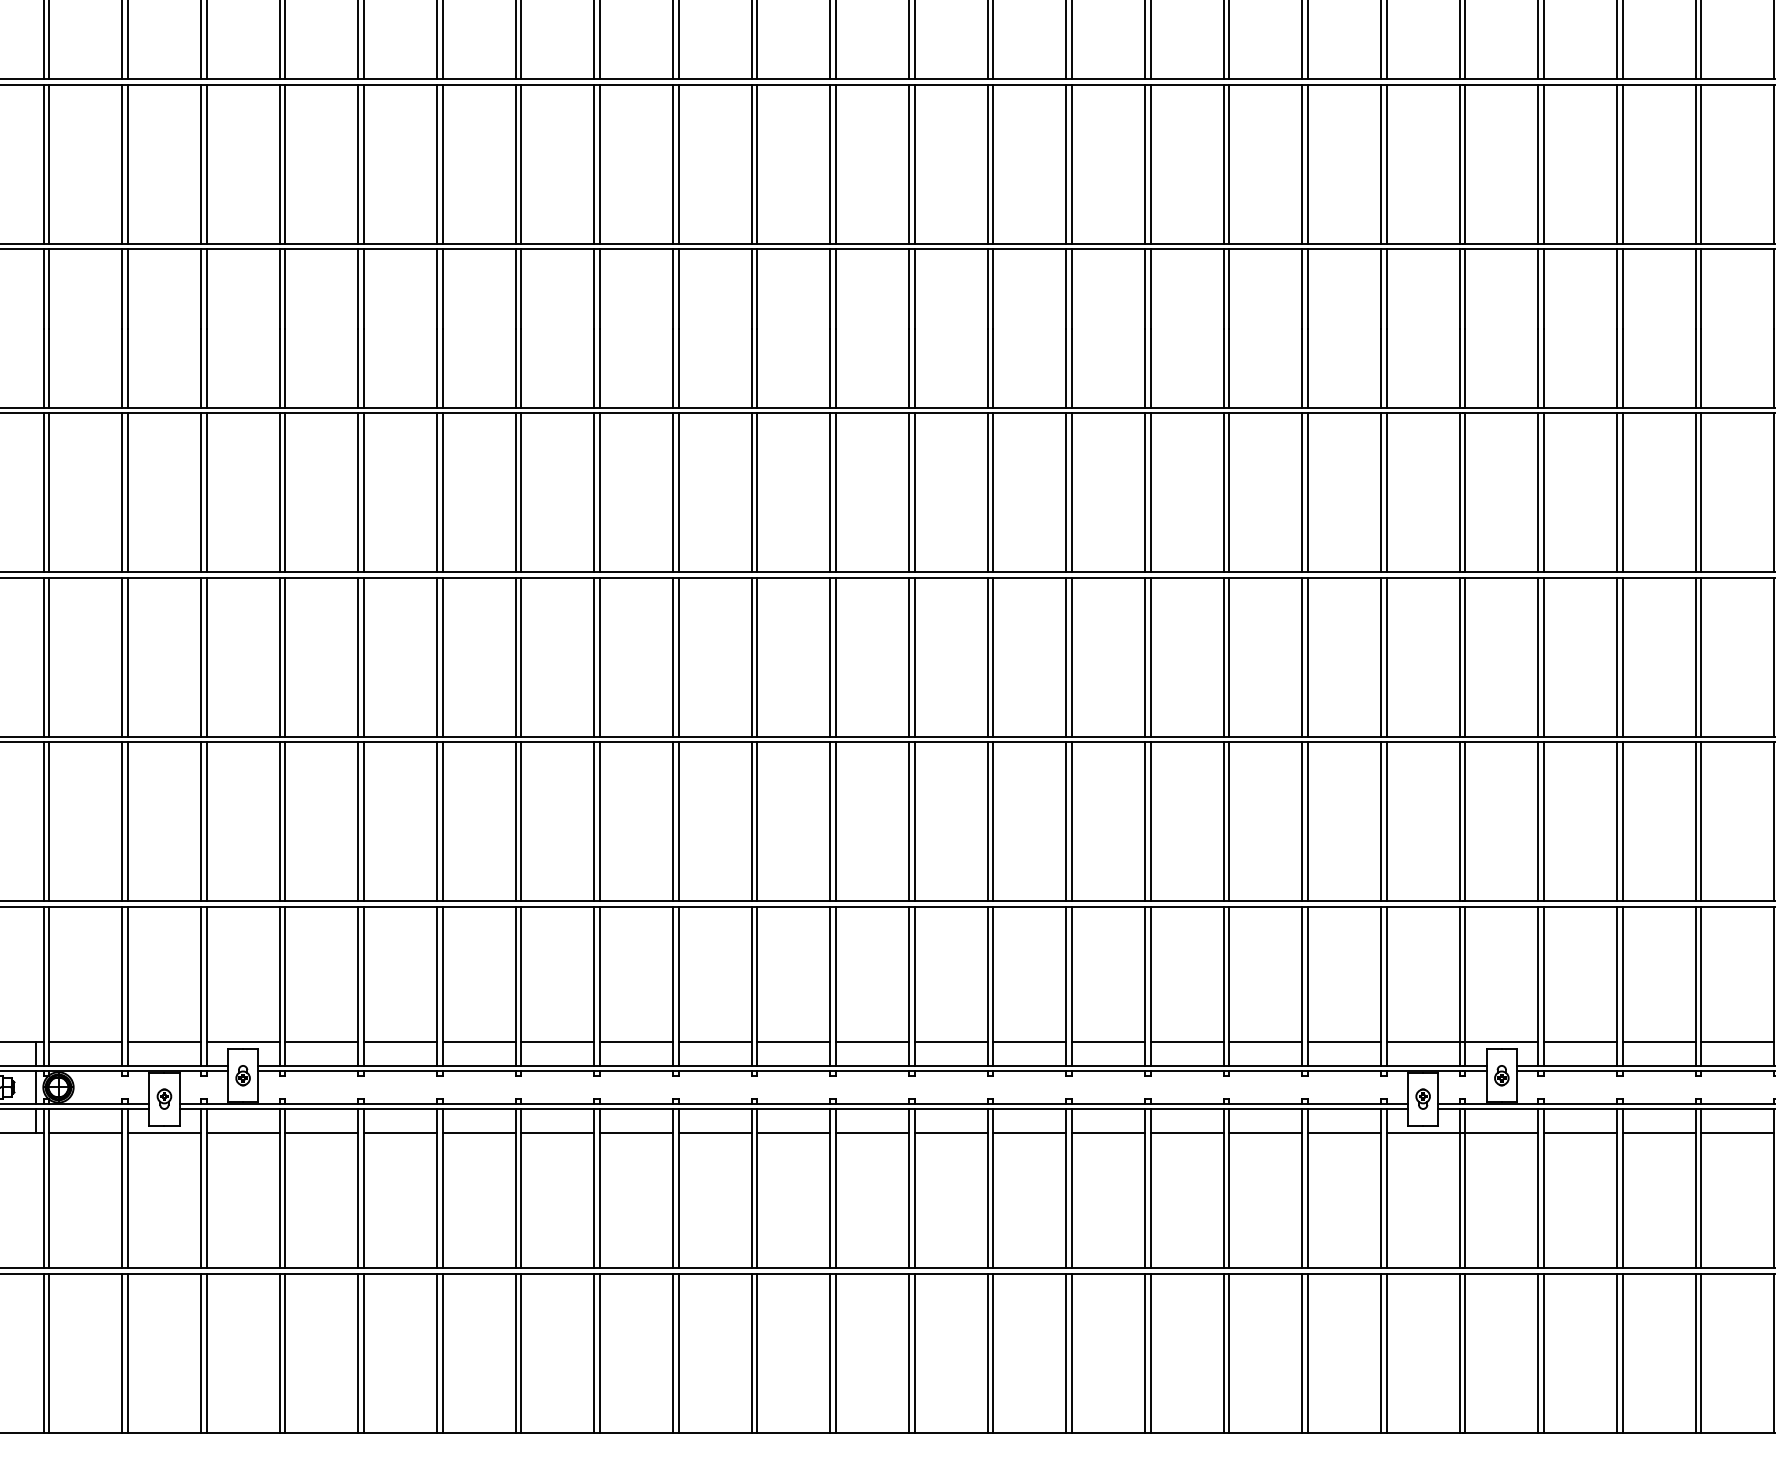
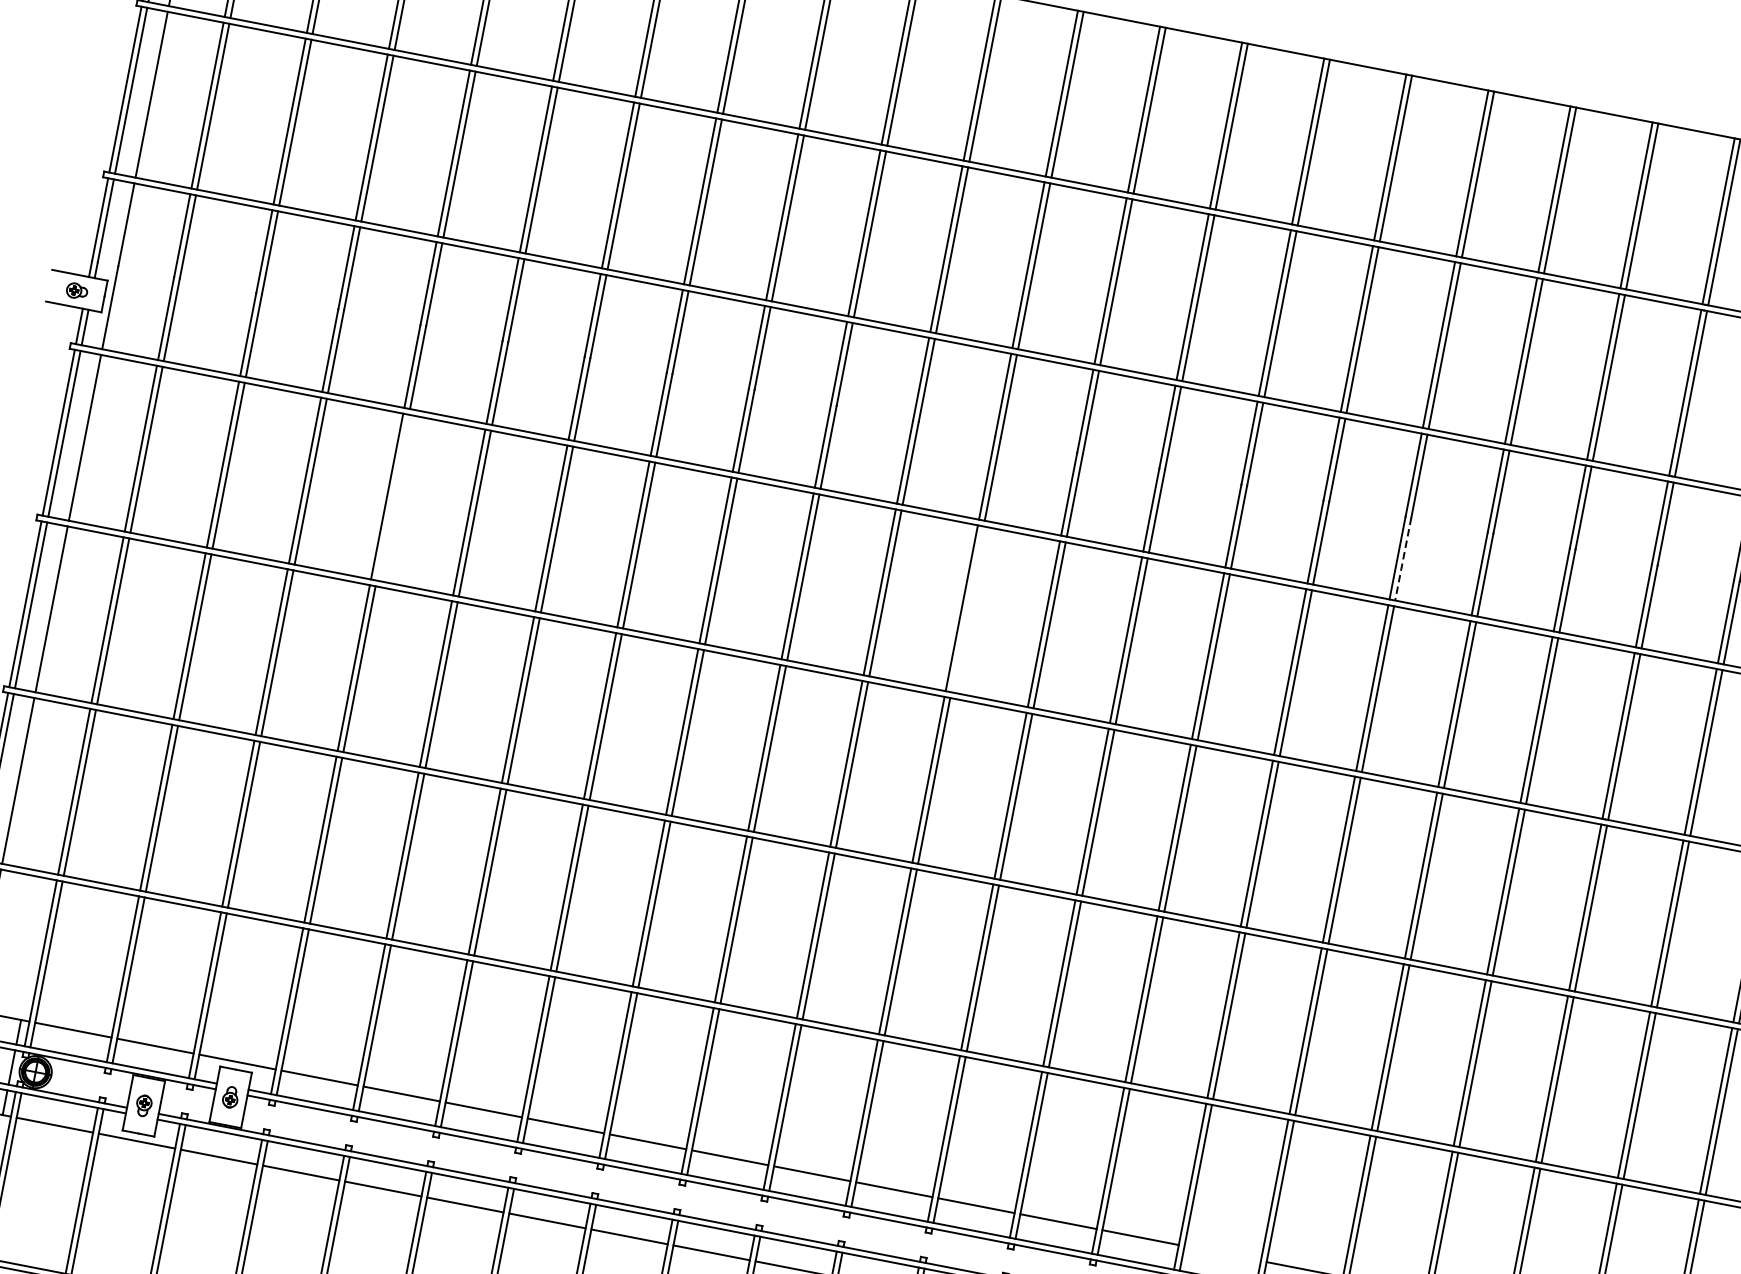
line: (1229, 368) -> (1403, 559), solid -> dashed
line: (285, 492) -> (393, 497), removed
line: (835, 492) -> (967, 608), removed
line: (1186, 1041) -> (1222, 1253), removed

